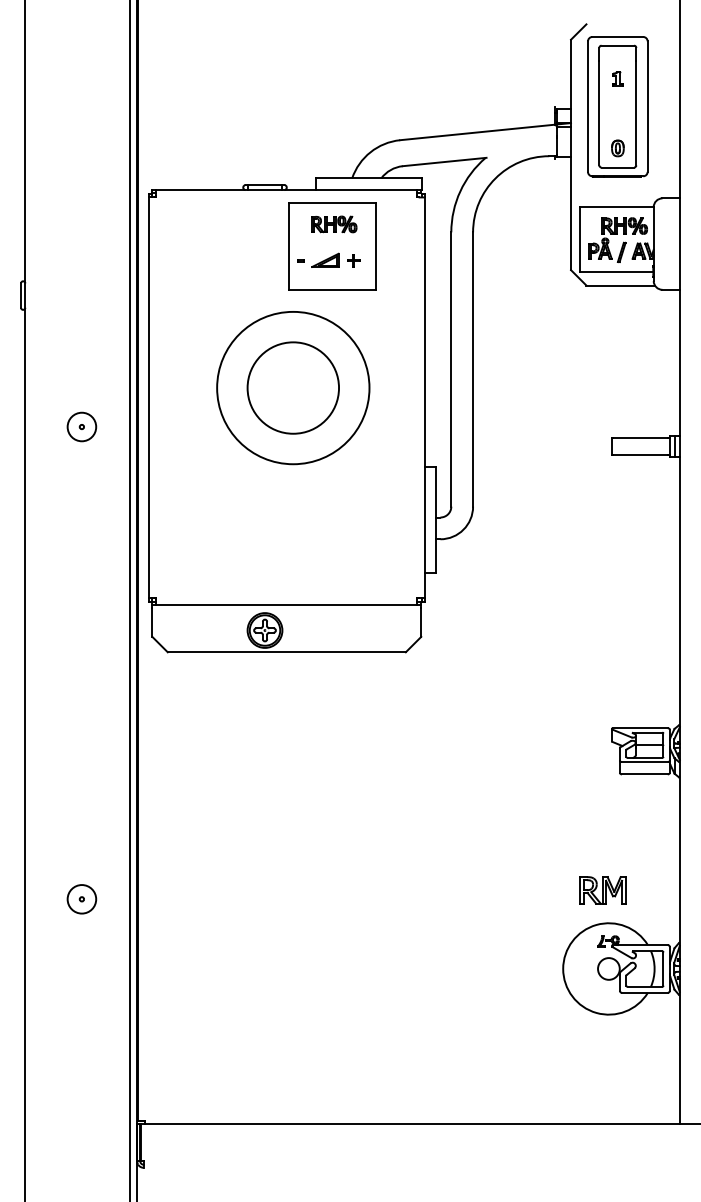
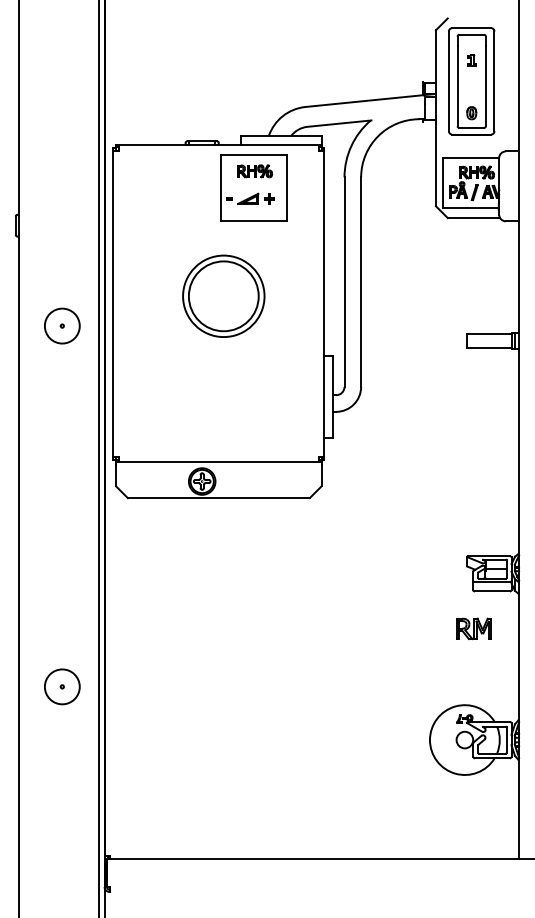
circle: (293, 387) -> (223, 295), size x0.7
circle: (81, 426) -> (62, 325), size x1.6
part: (602, 890) -> (473, 628), moved
circle: (81, 899) -> (62, 687), size x1.6

